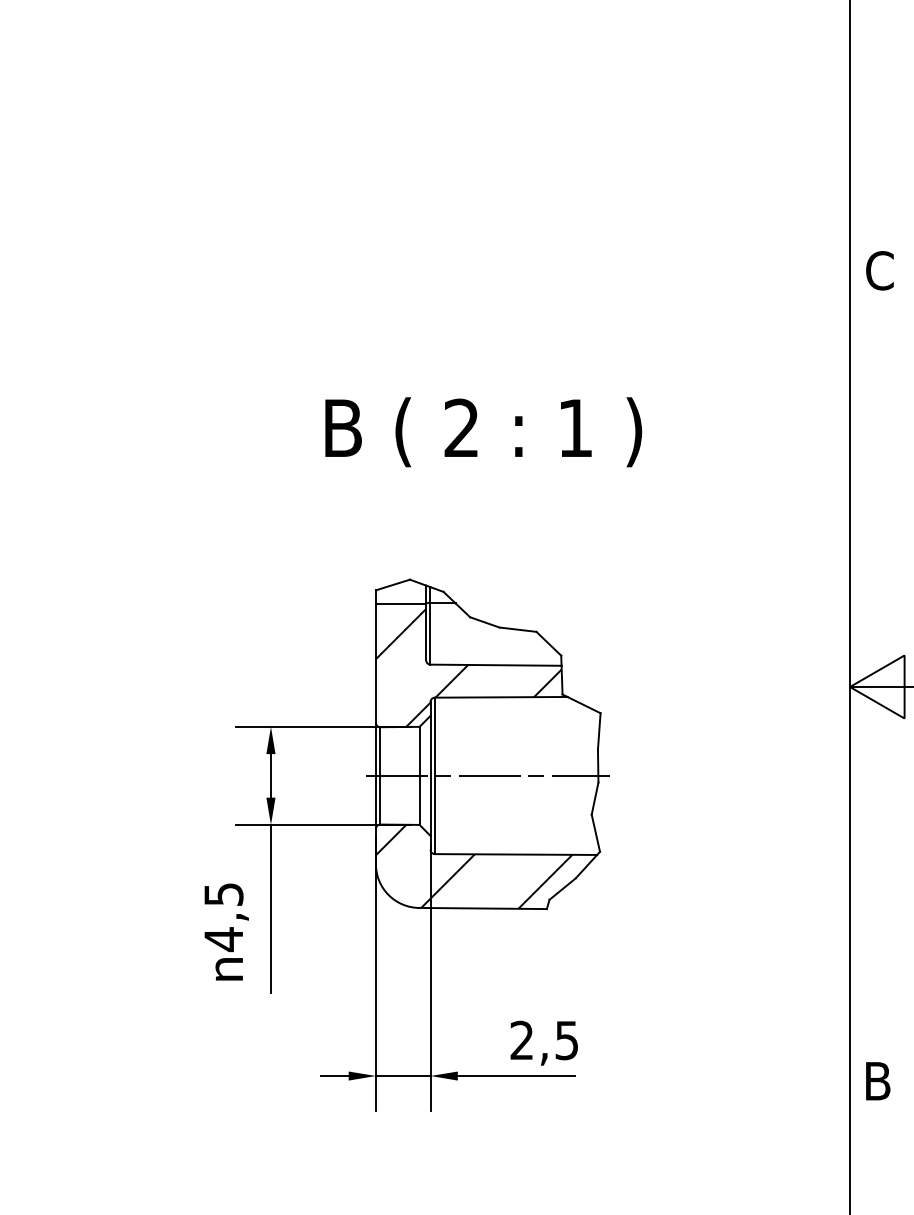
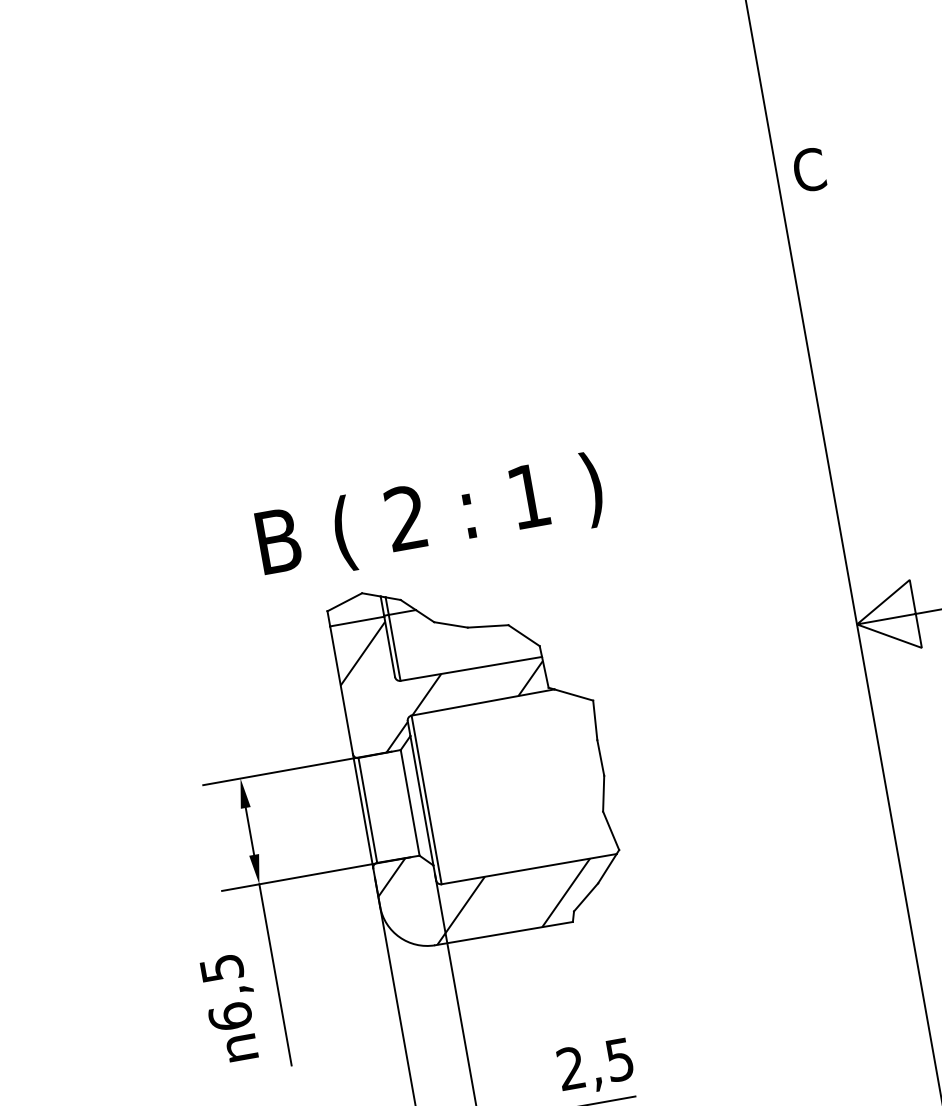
text: (483, 432) -> (430, 518), moved
line: (487, 775) -> (483, 789), removed
text: (223, 939) -> (230, 1016), 4,5 -> 6,5

